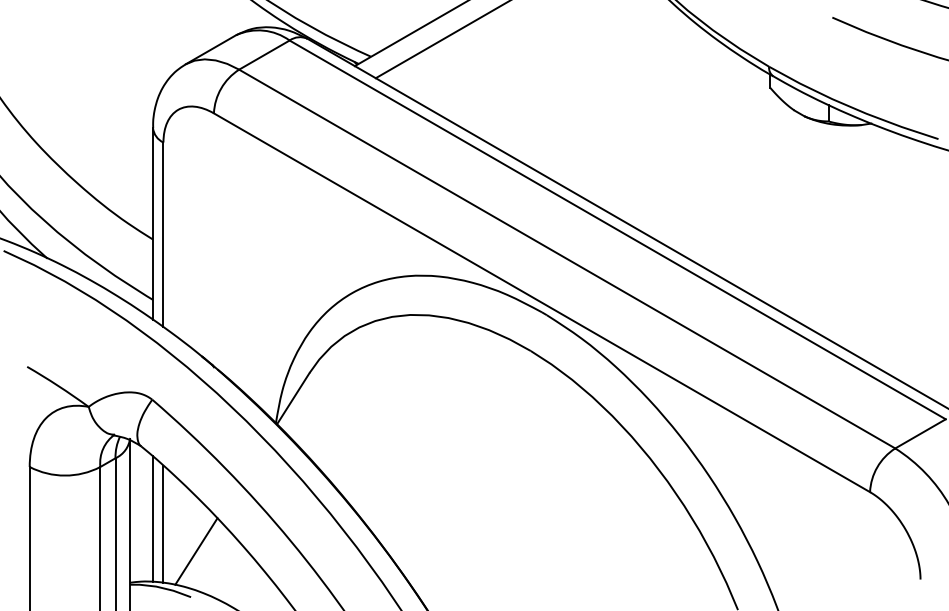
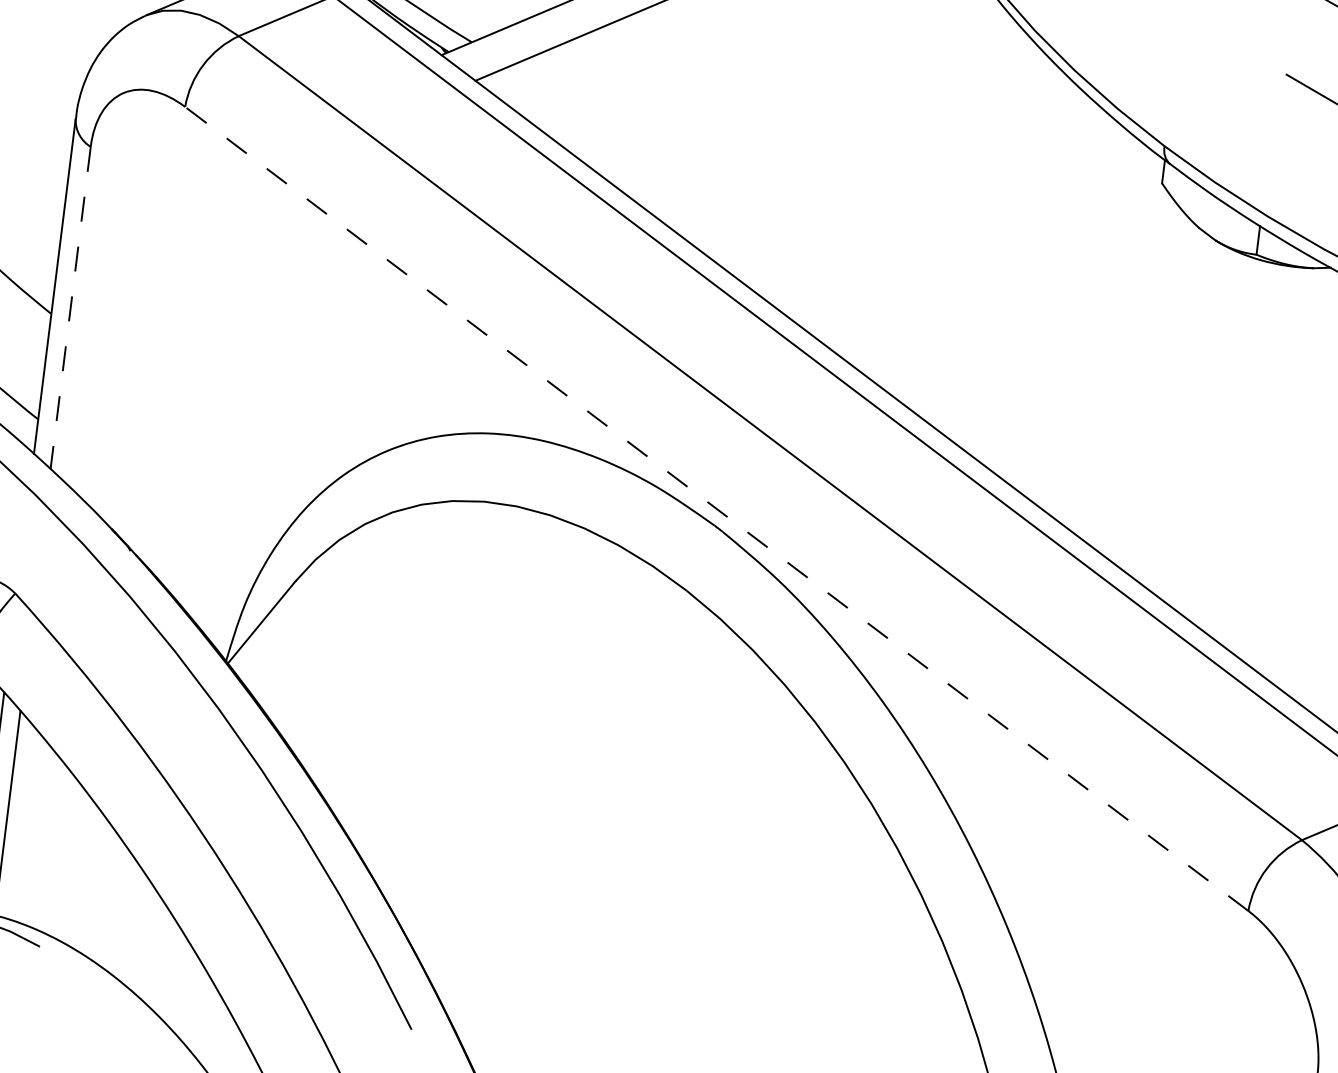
line: (163, 235) -> (70, 309), solid -> dashed
line: (542, 302) -> (717, 508), solid -> dashed
line: (196, 551) -> (59, 868), removed

